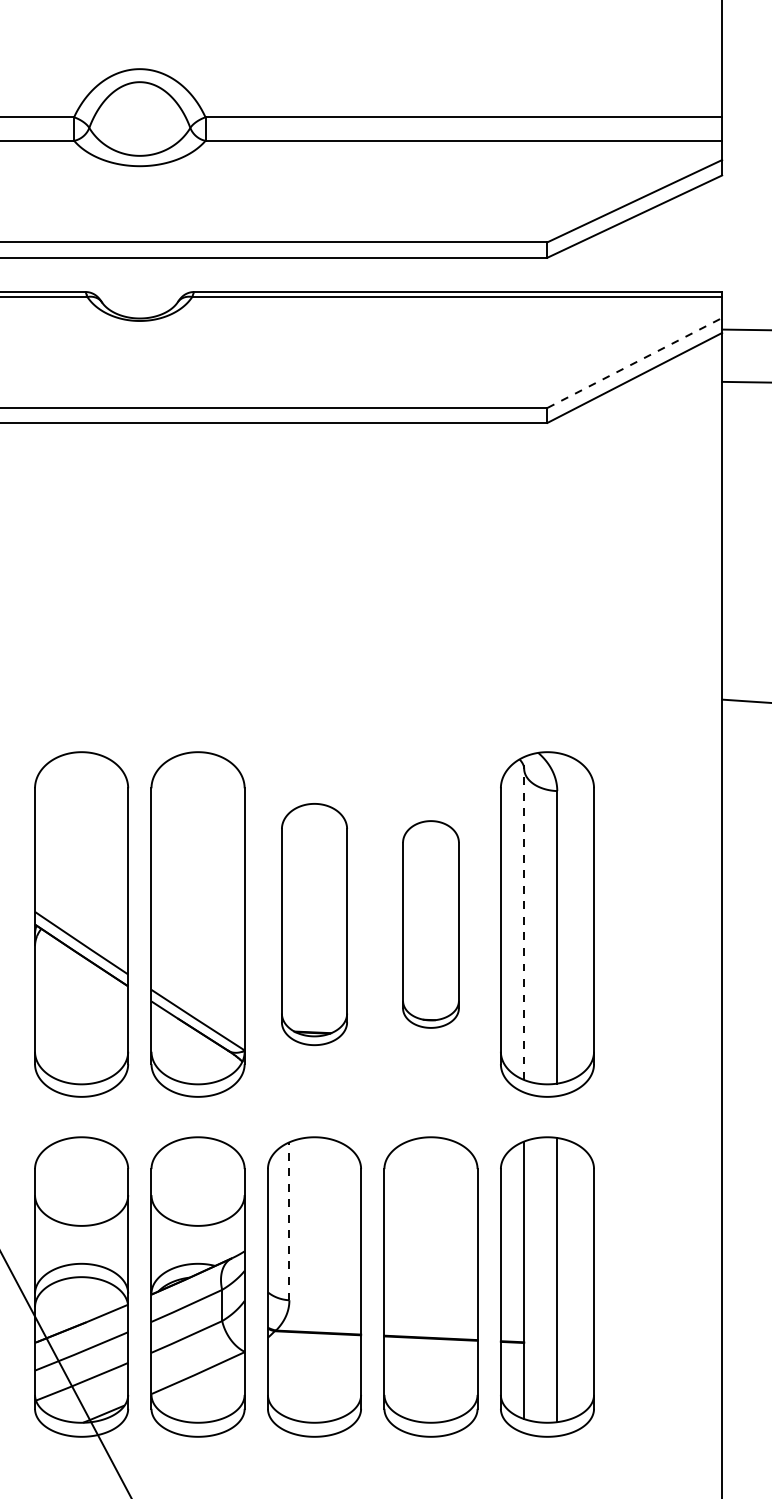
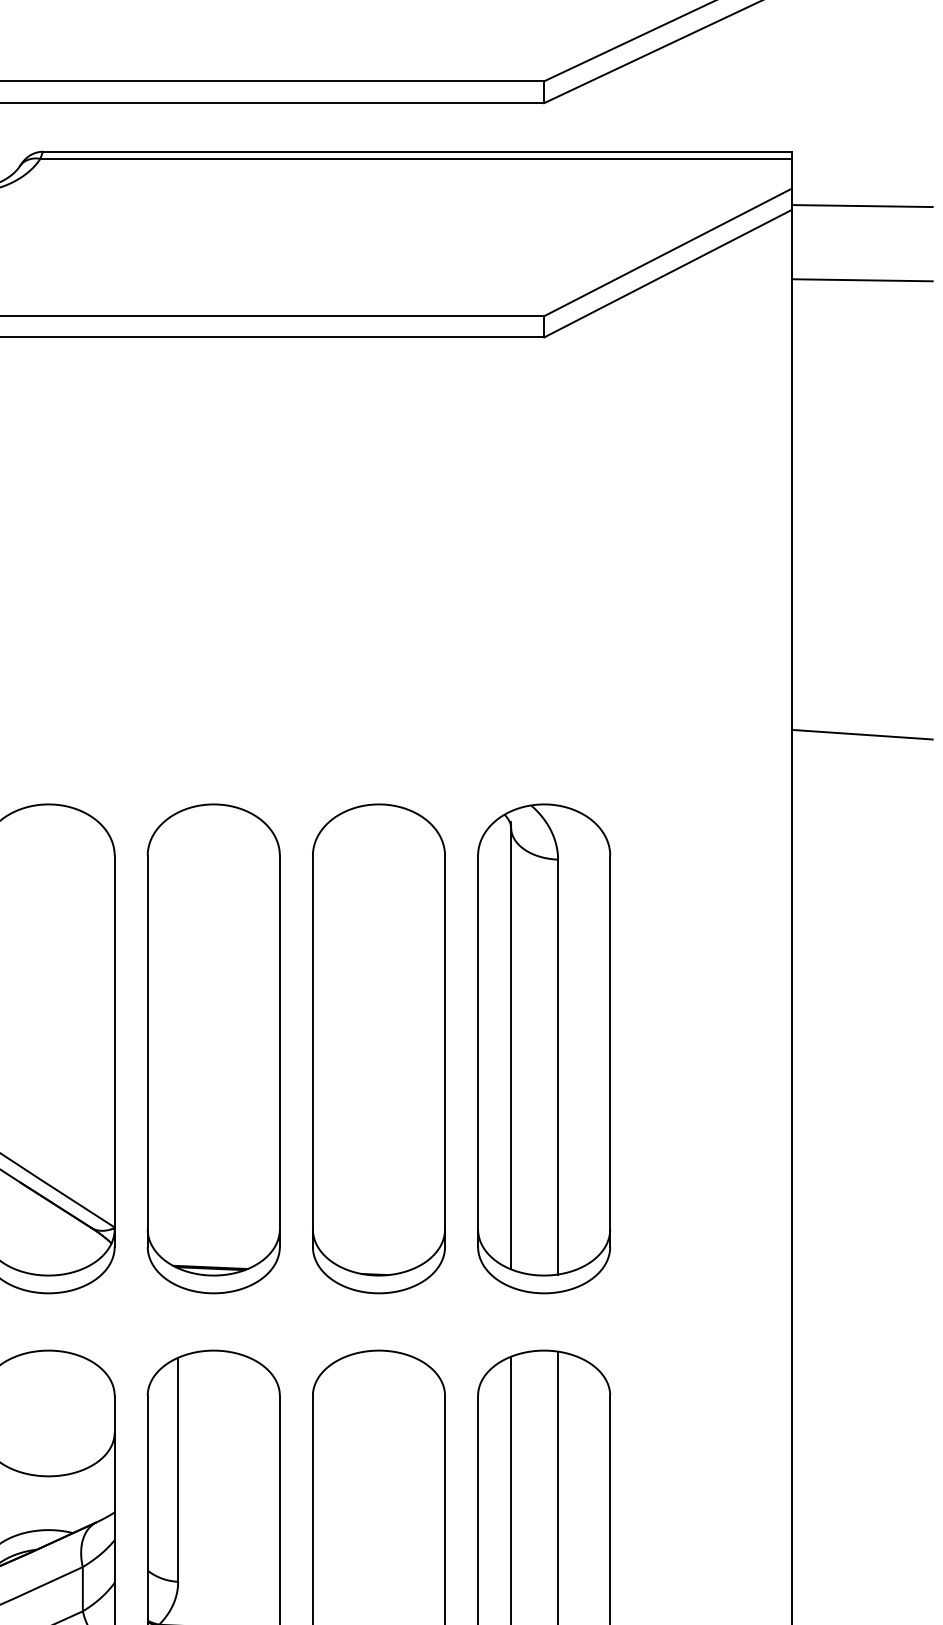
line: (635, 362) -> (669, 251), dashed -> solid
line: (524, 922) -> (511, 1046), dashed -> solid
part: (314, 924) -> (213, 1048), size x1.43
part: (430, 924) -> (378, 1048), size x1.67
line: (289, 1221) -> (178, 1470), dashed -> solid

